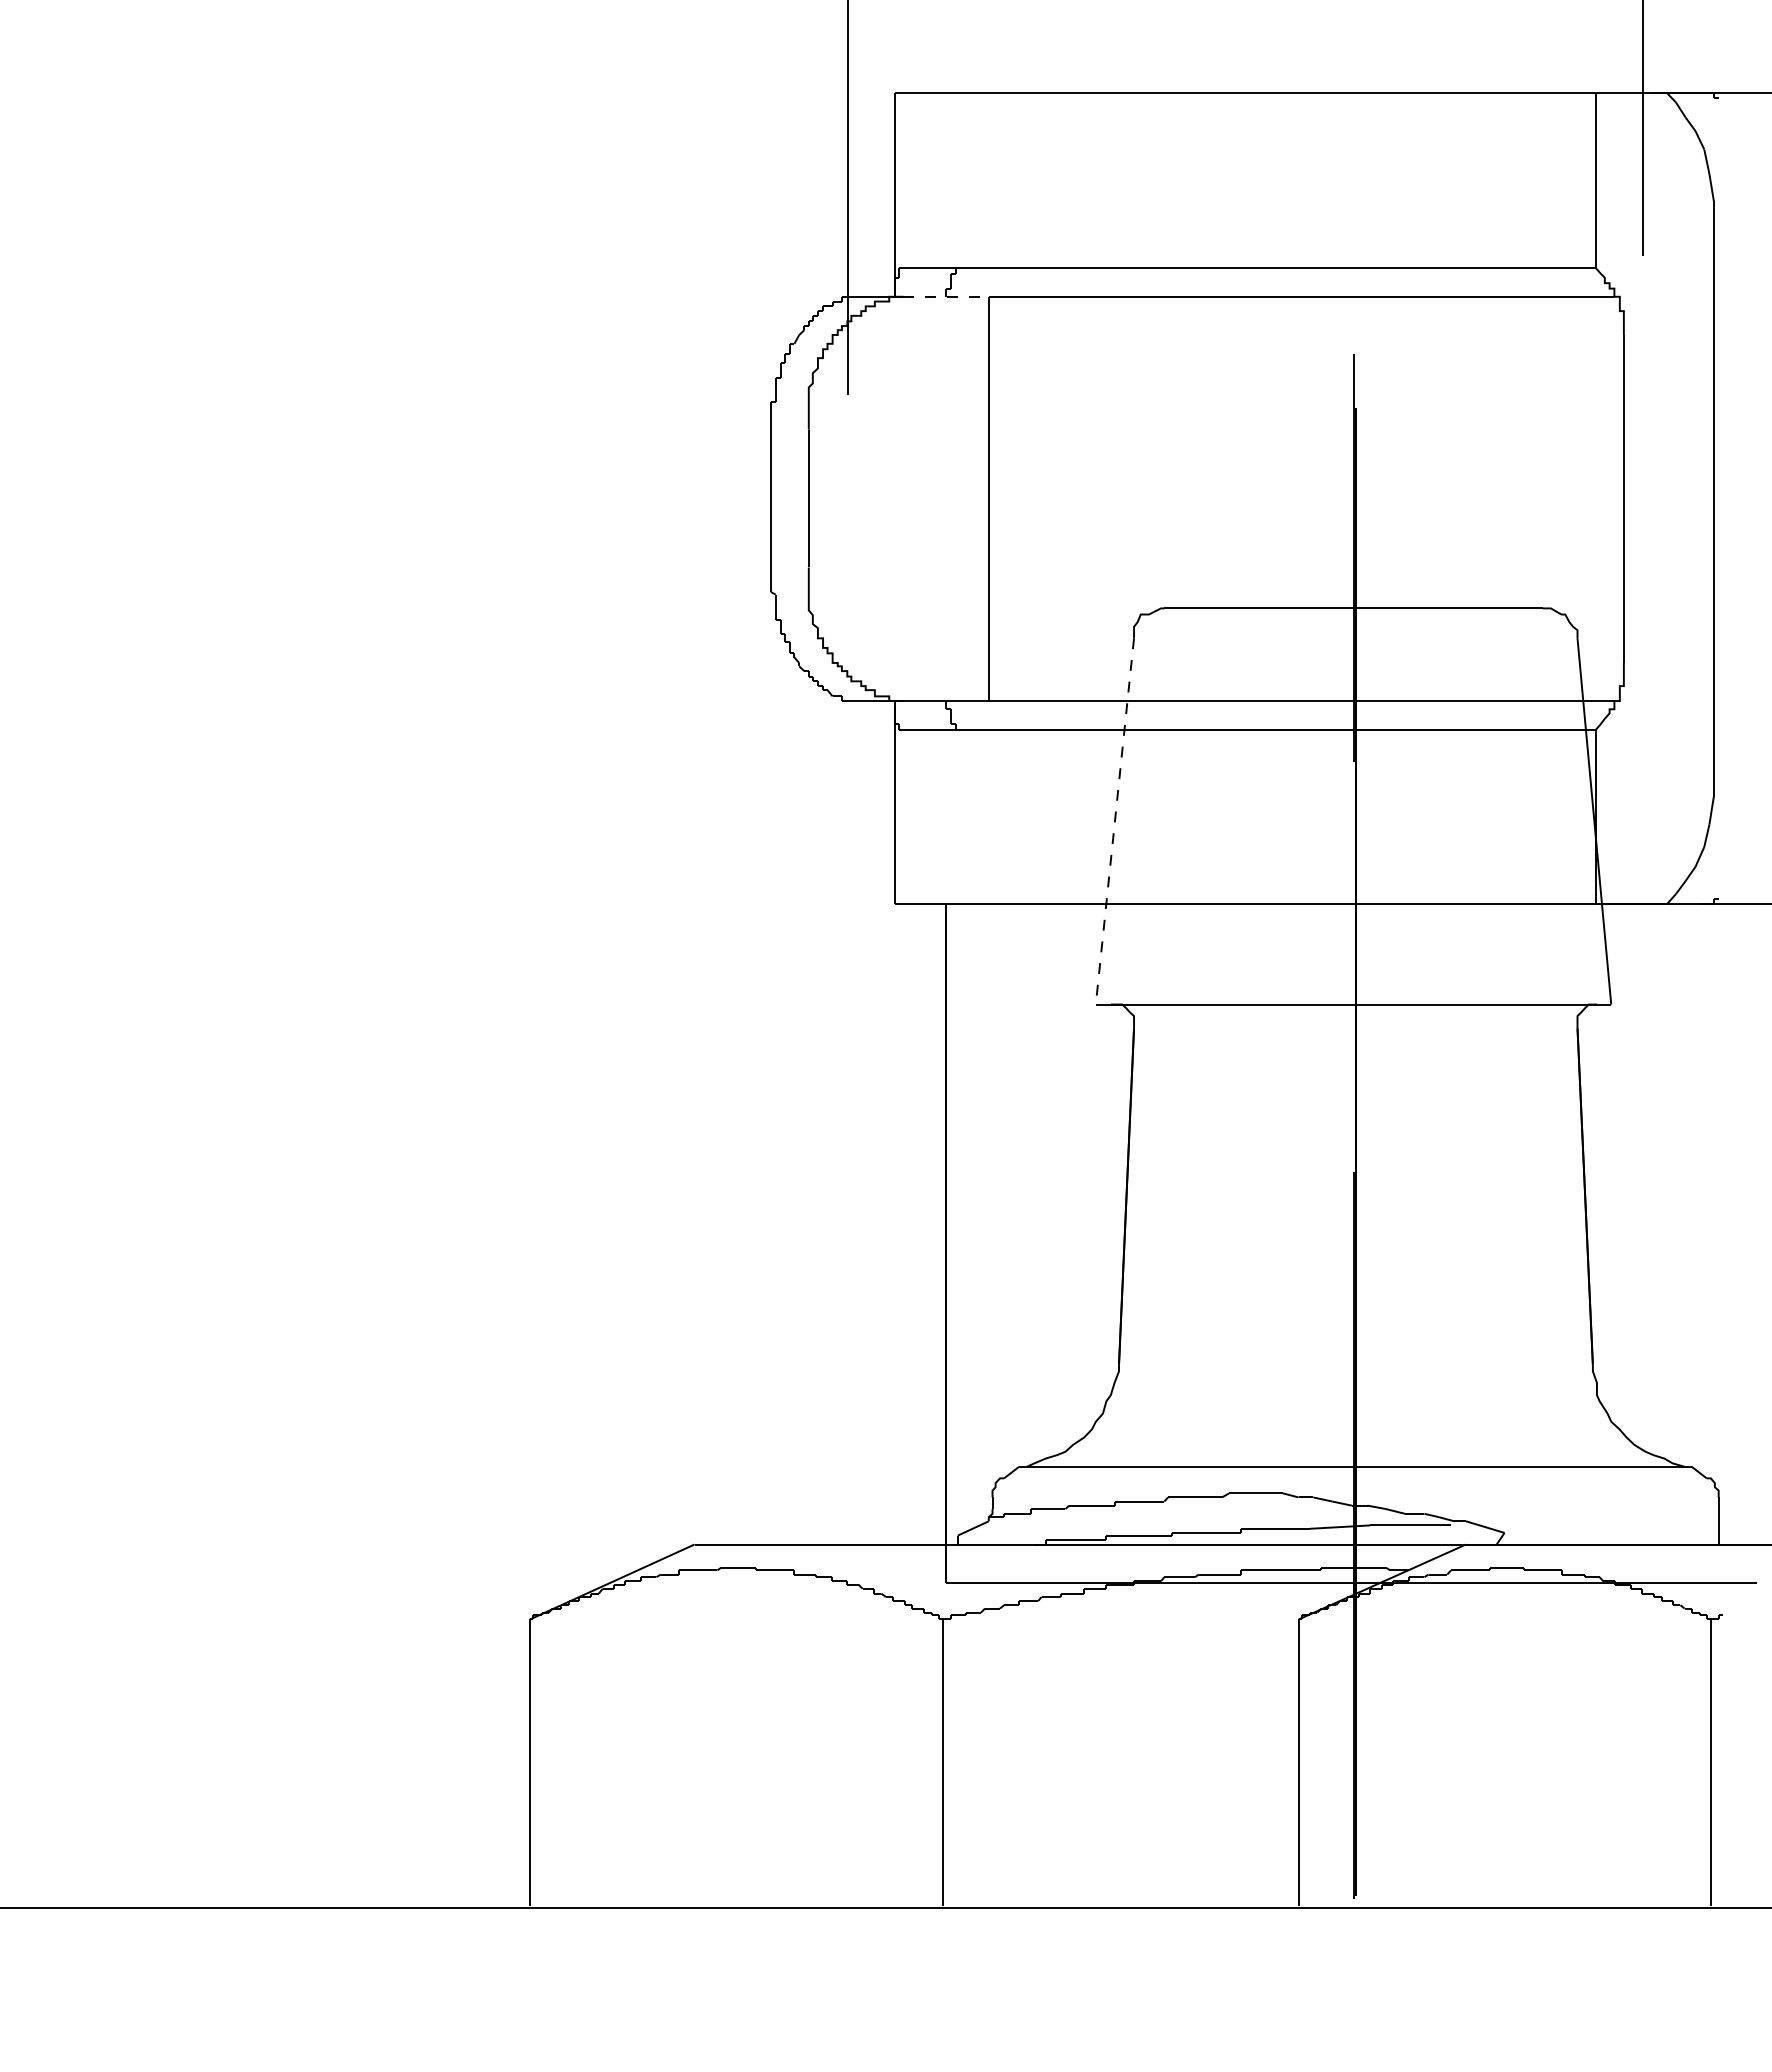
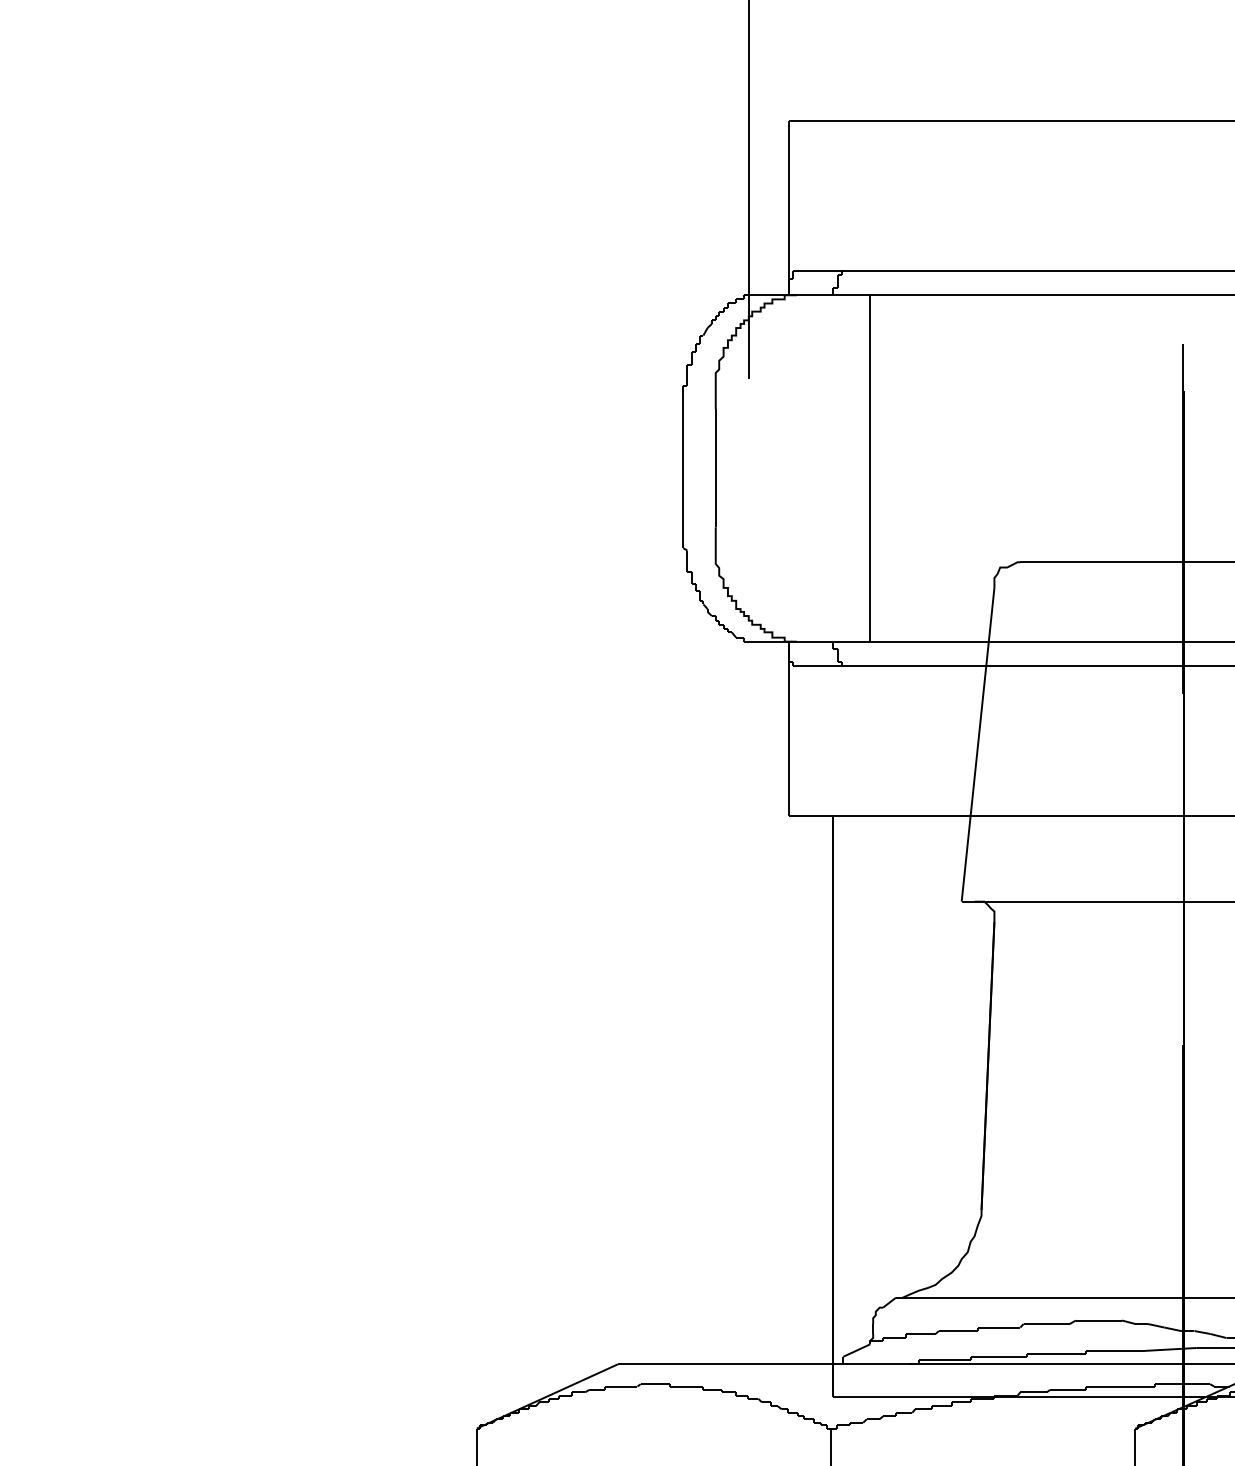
line: (946, 296) -> (833, 295), dashed -> solid
line: (1114, 821) -> (977, 744), dashed -> solid

